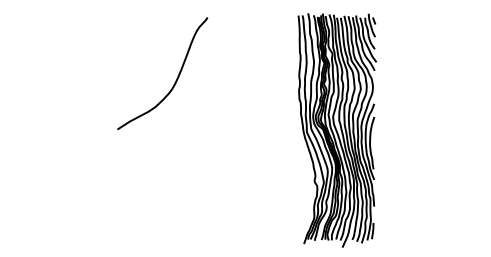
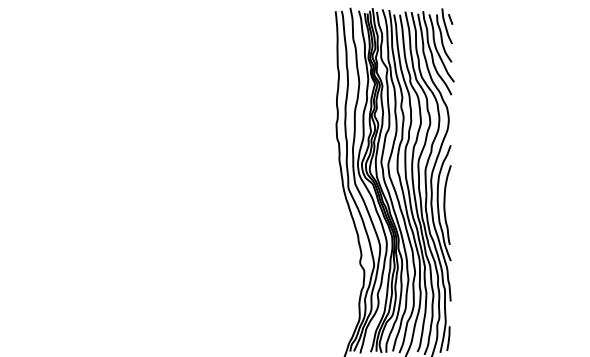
curve: (175, 80) -> (148, 109), removed

